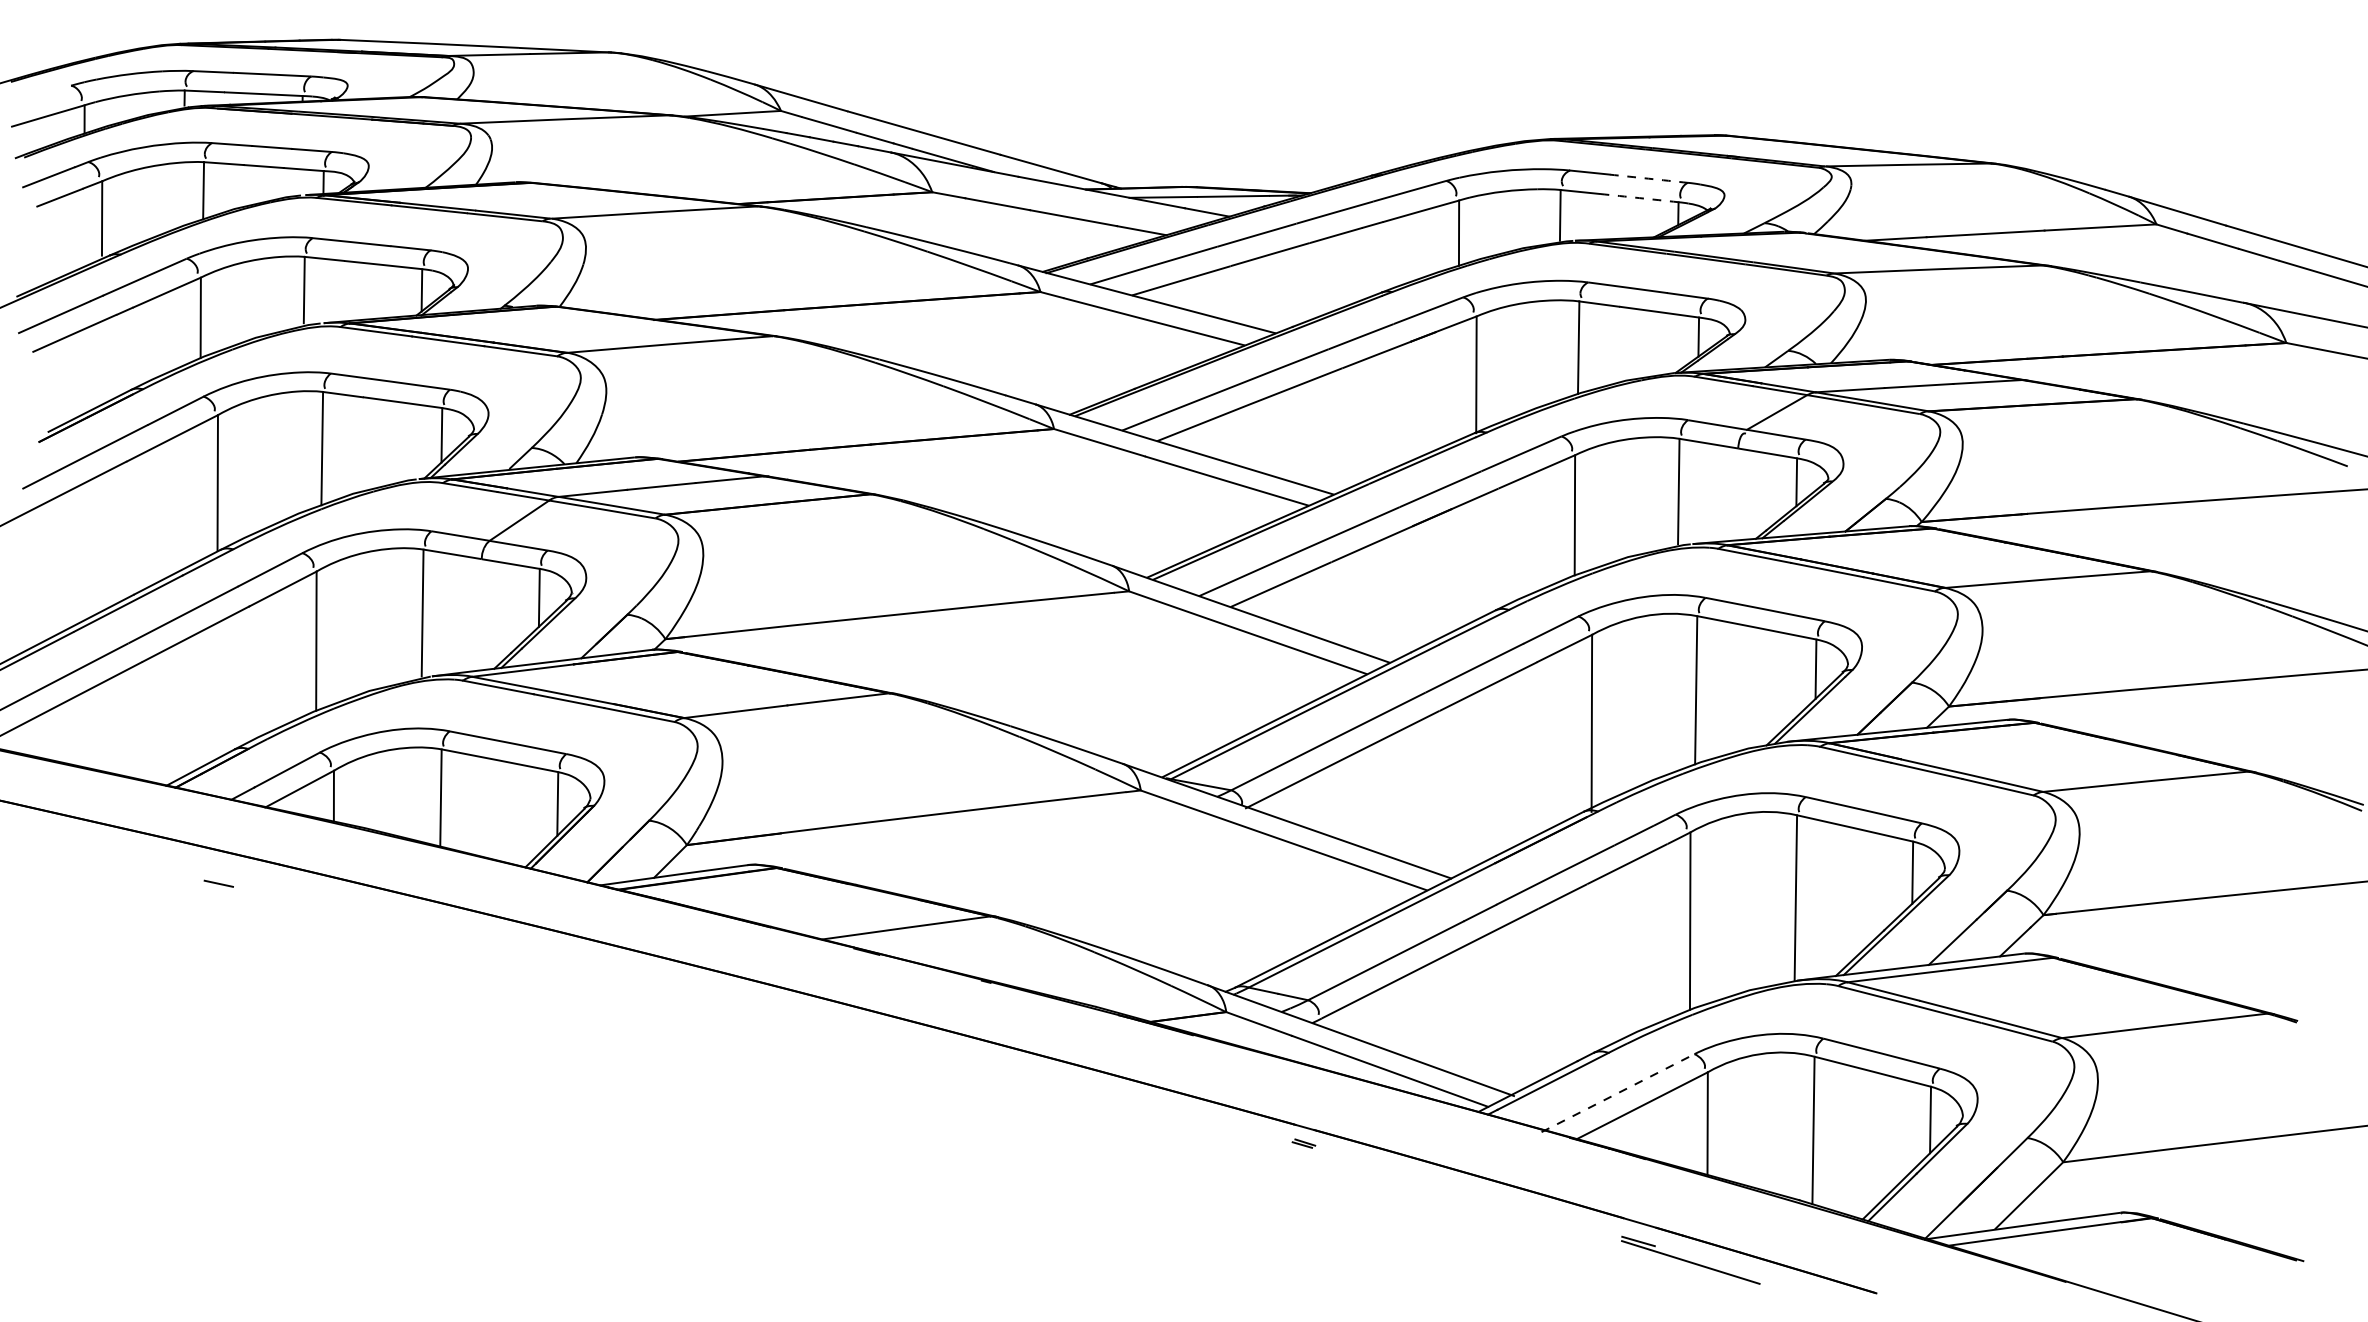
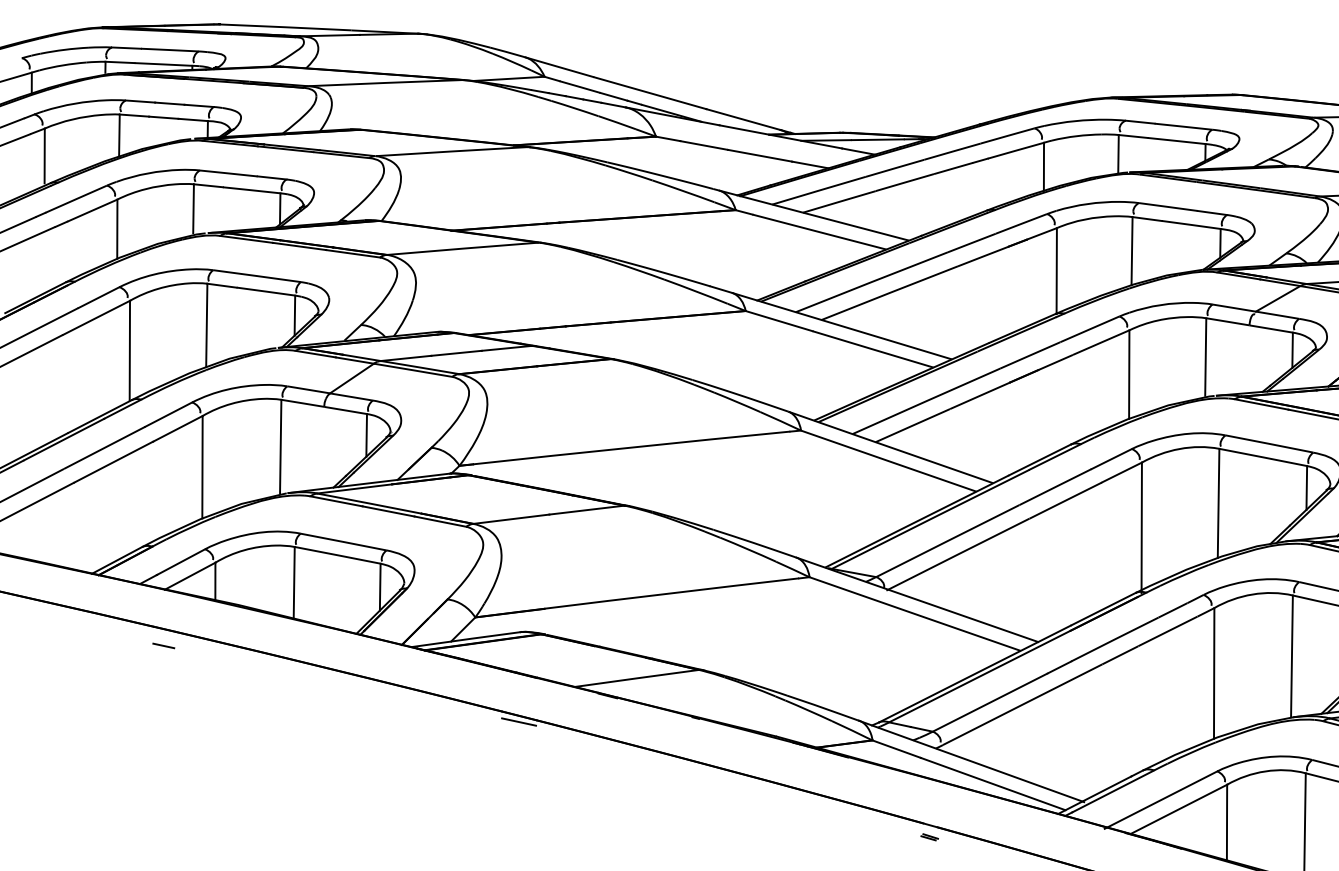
arc: (1648, 178) -> (1183, 126), dashed -> solid
arc: (1639, 198) -> (1176, 141), dashed -> solid
line: (218, 883) -> (163, 645), moved
line: (746, 987) -> (519, 722), added
line: (1618, 1093) -> (1161, 800), dashed -> solid

